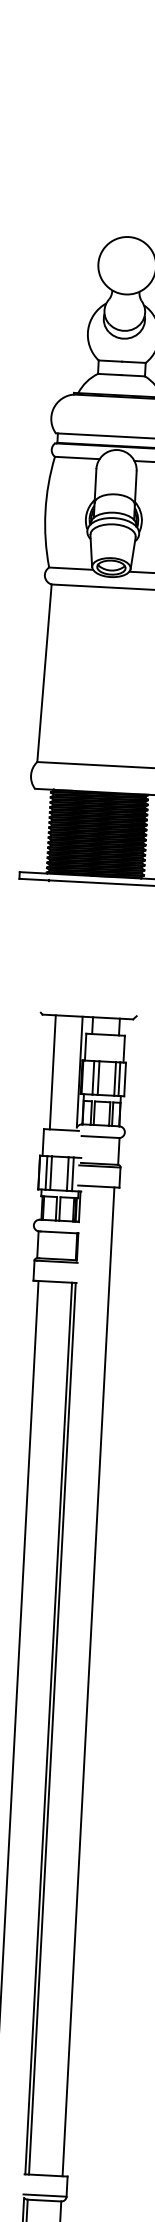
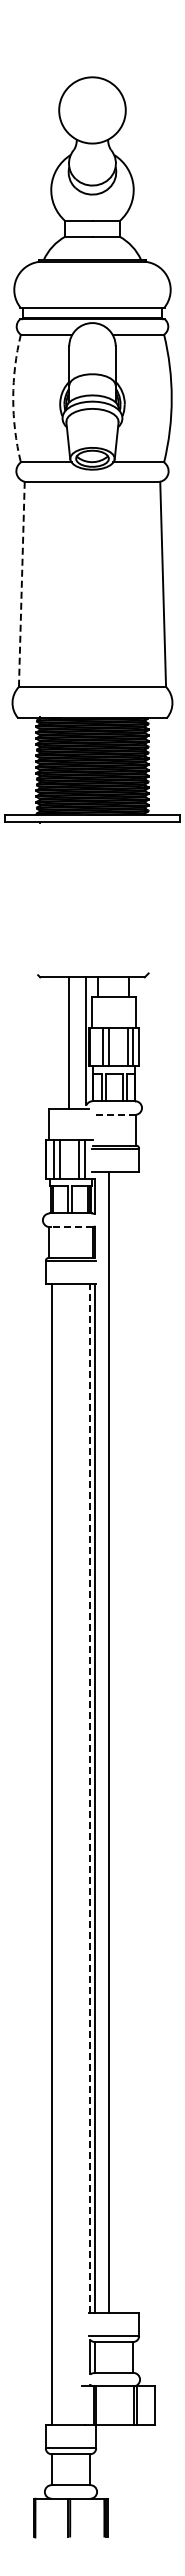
arc: (45, 511) -> (13, 398), solid -> dashed
line: (44, 673) -> (21, 584), solid -> dashed
line: (52, 1071) -> (68, 1042), moved
line: (100, 1136) -> (114, 1114), solid -> dashed
line: (58, 1231) -> (71, 1226), solid -> dashed
line: (88, 1681) -> (109, 1741), moved
line: (48, 1728) -> (90, 1798), solid -> dashed

